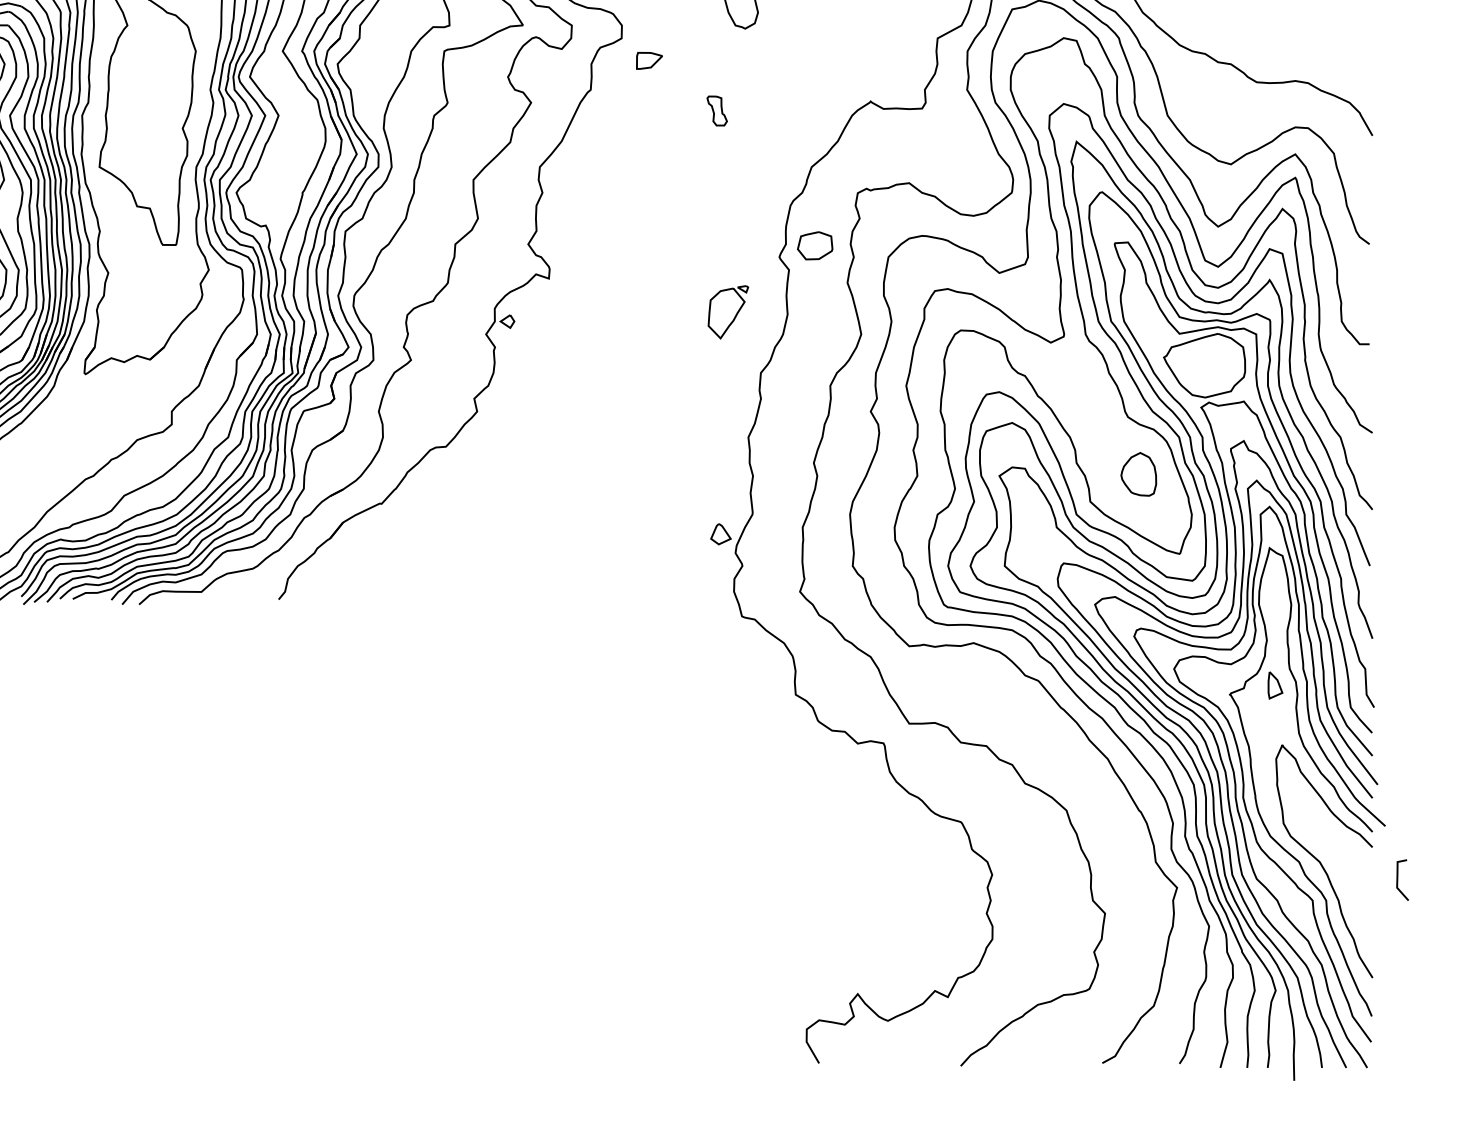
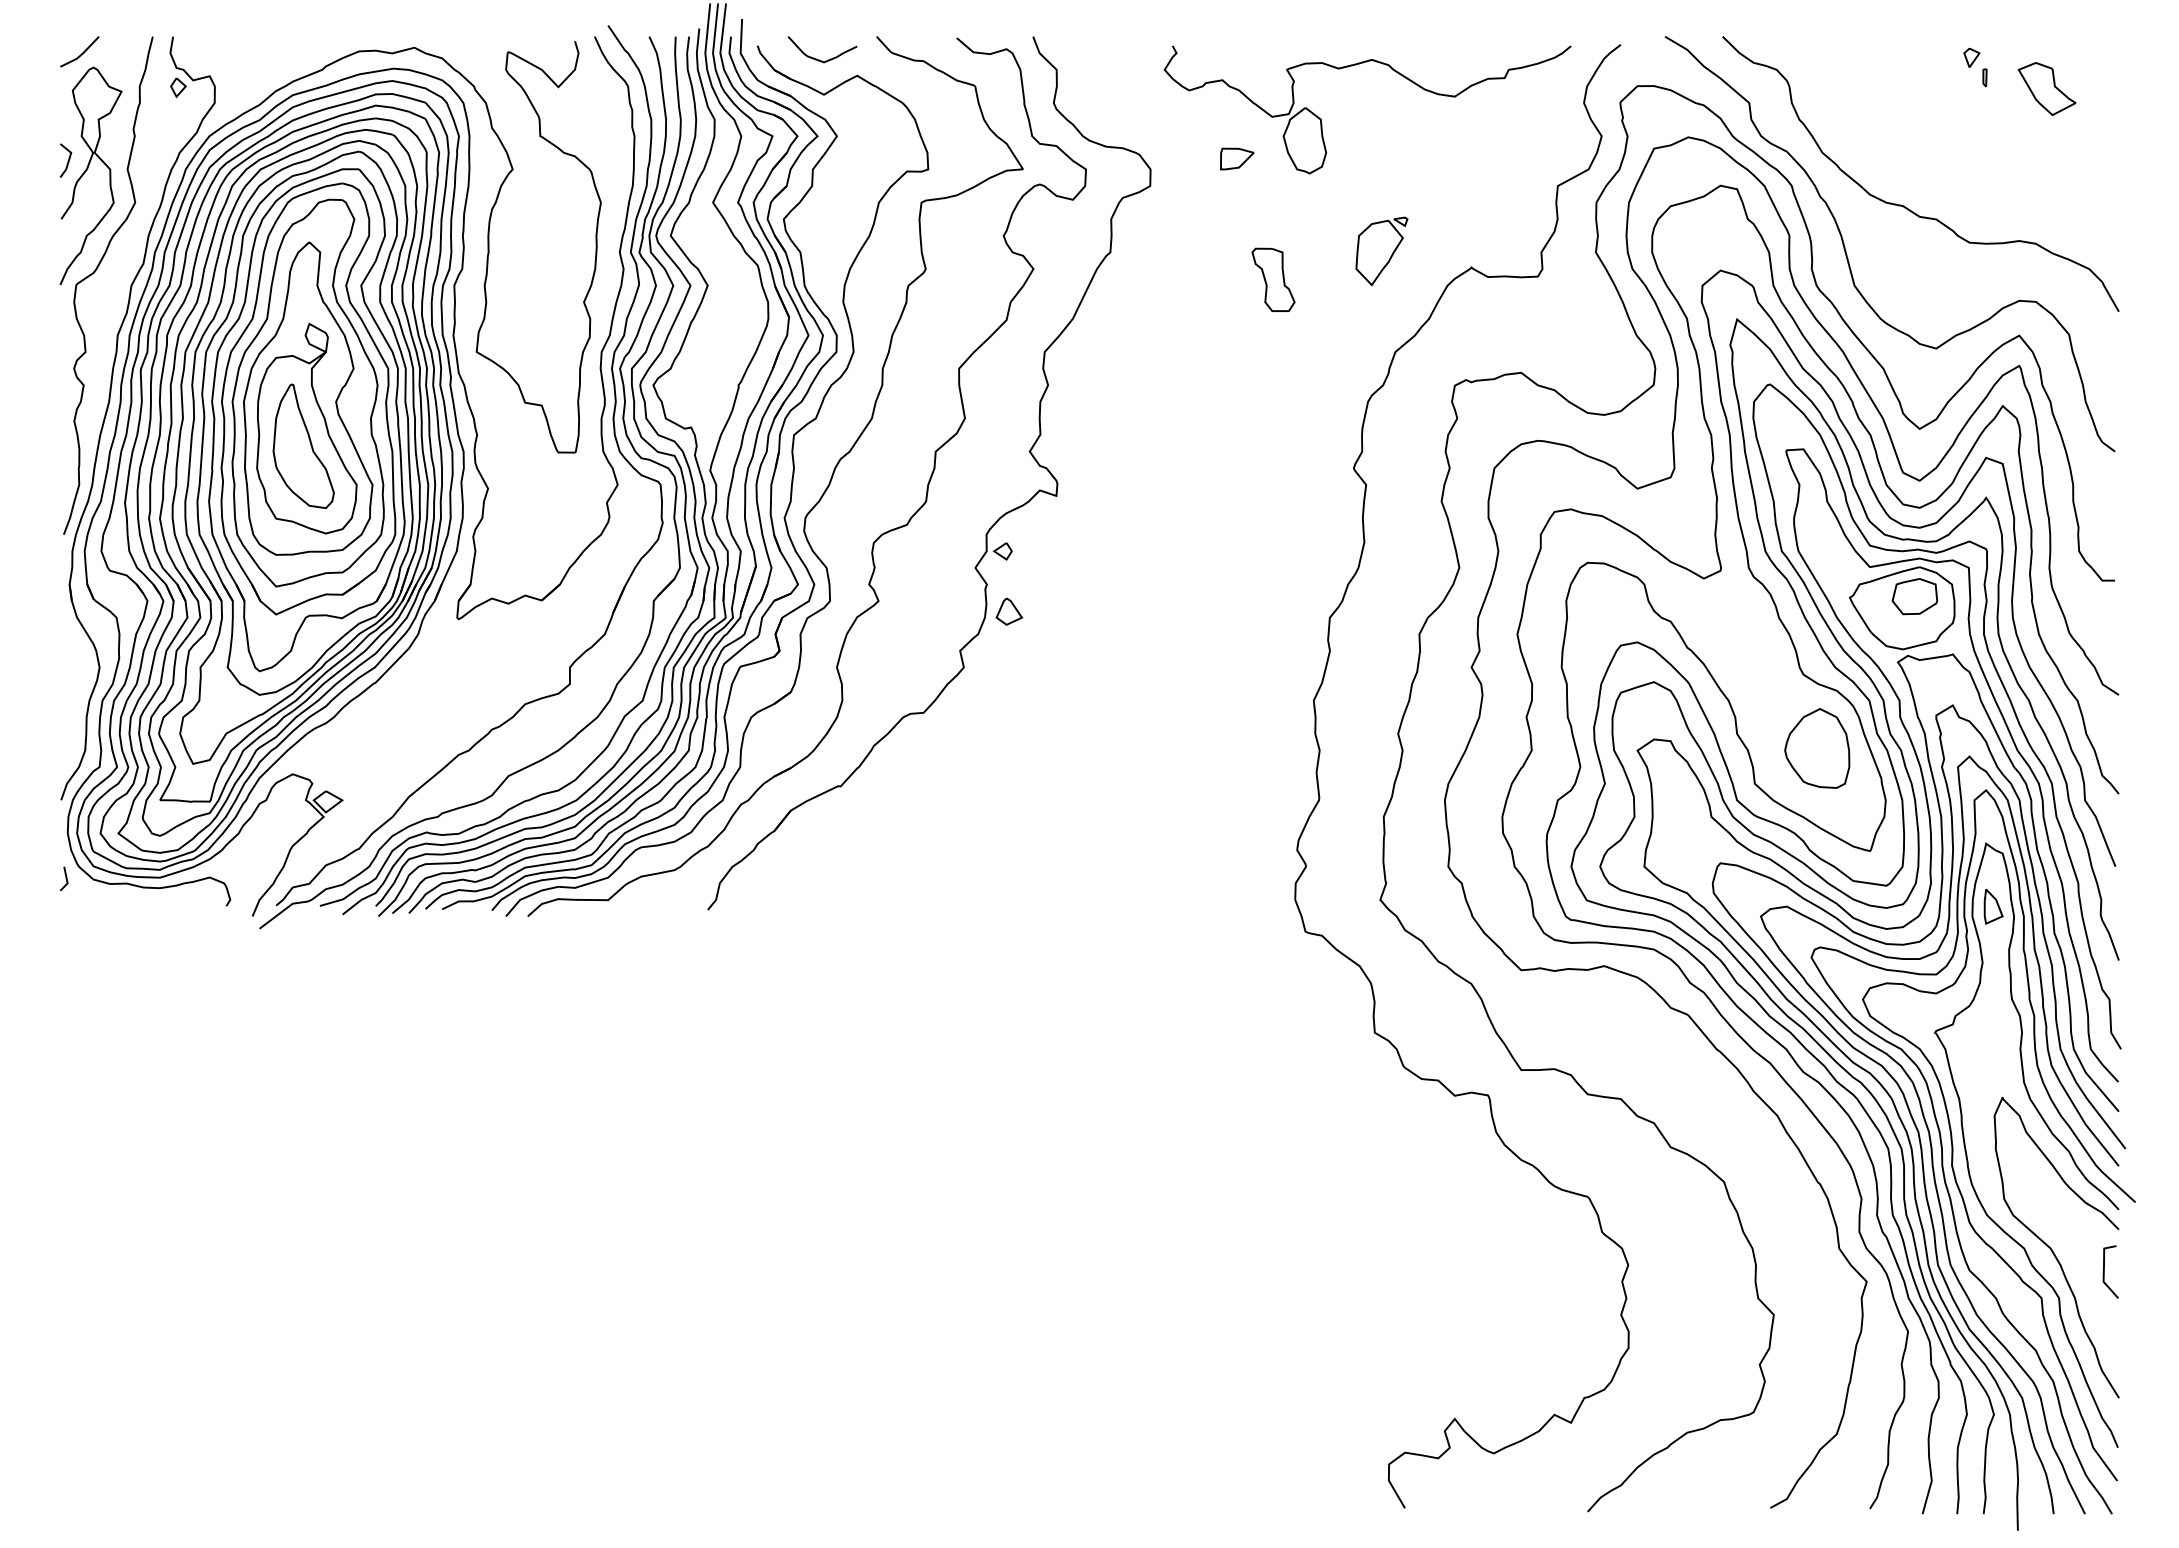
part: (649, 60) -> (1237, 158), moved
part: (717, 110) -> (1273, 279), size x1.67
part: (814, 245) -> (1914, 596), moved
part: (728, 312) -> (1381, 251), moved
part: (1138, 474) -> (1817, 748), size x1.43
part: (720, 534) -> (1008, 611), moved
part: (1275, 685) -> (1993, 906), moved
line: (1397, 879) -> (2104, 1271), moved

